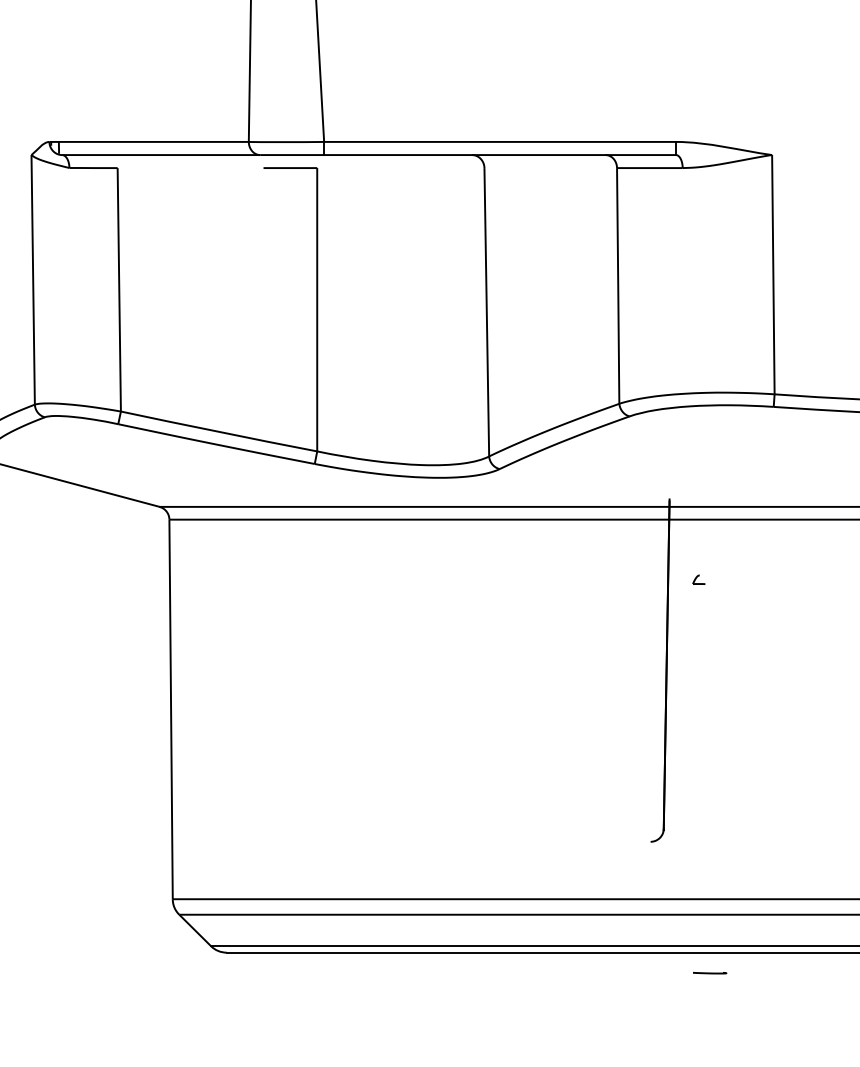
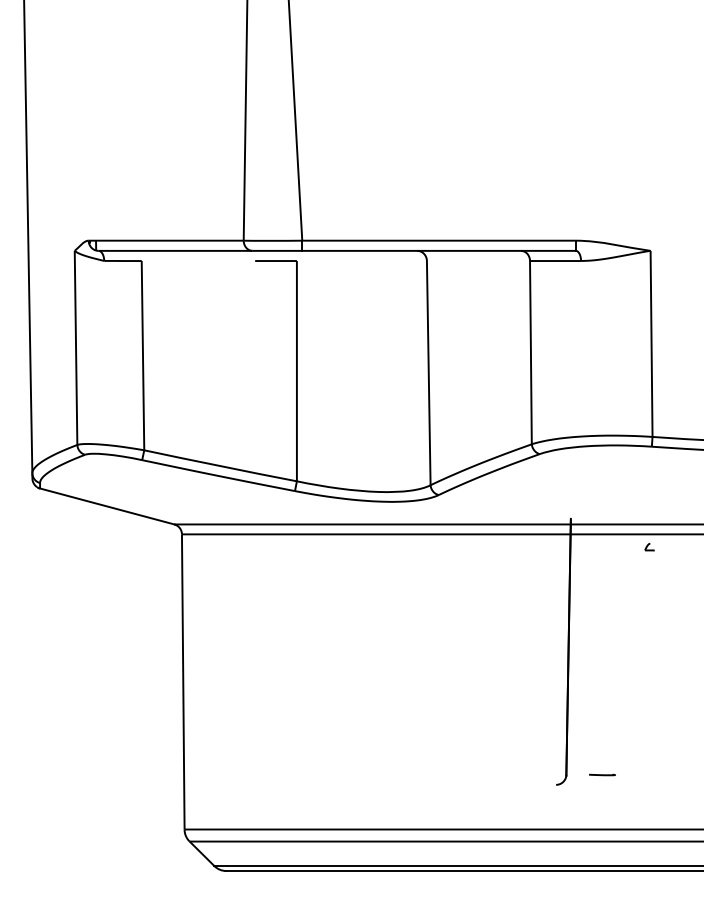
part: (698, 580) -> (649, 547), moved
line: (710, 972) -> (602, 774), moved

